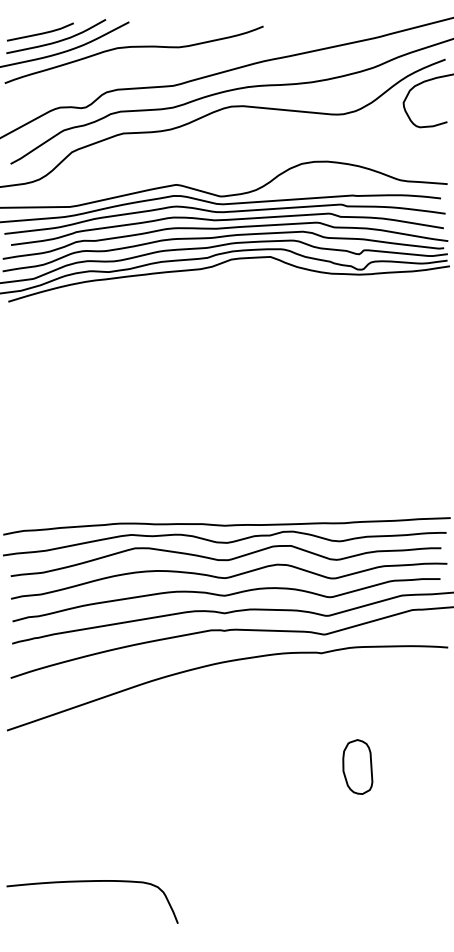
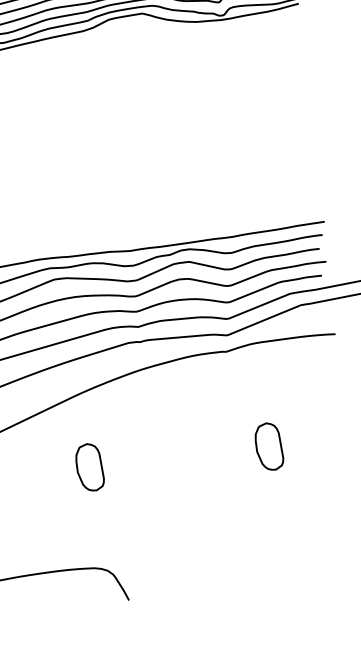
part: (150, 766) -> (89, 467), added

